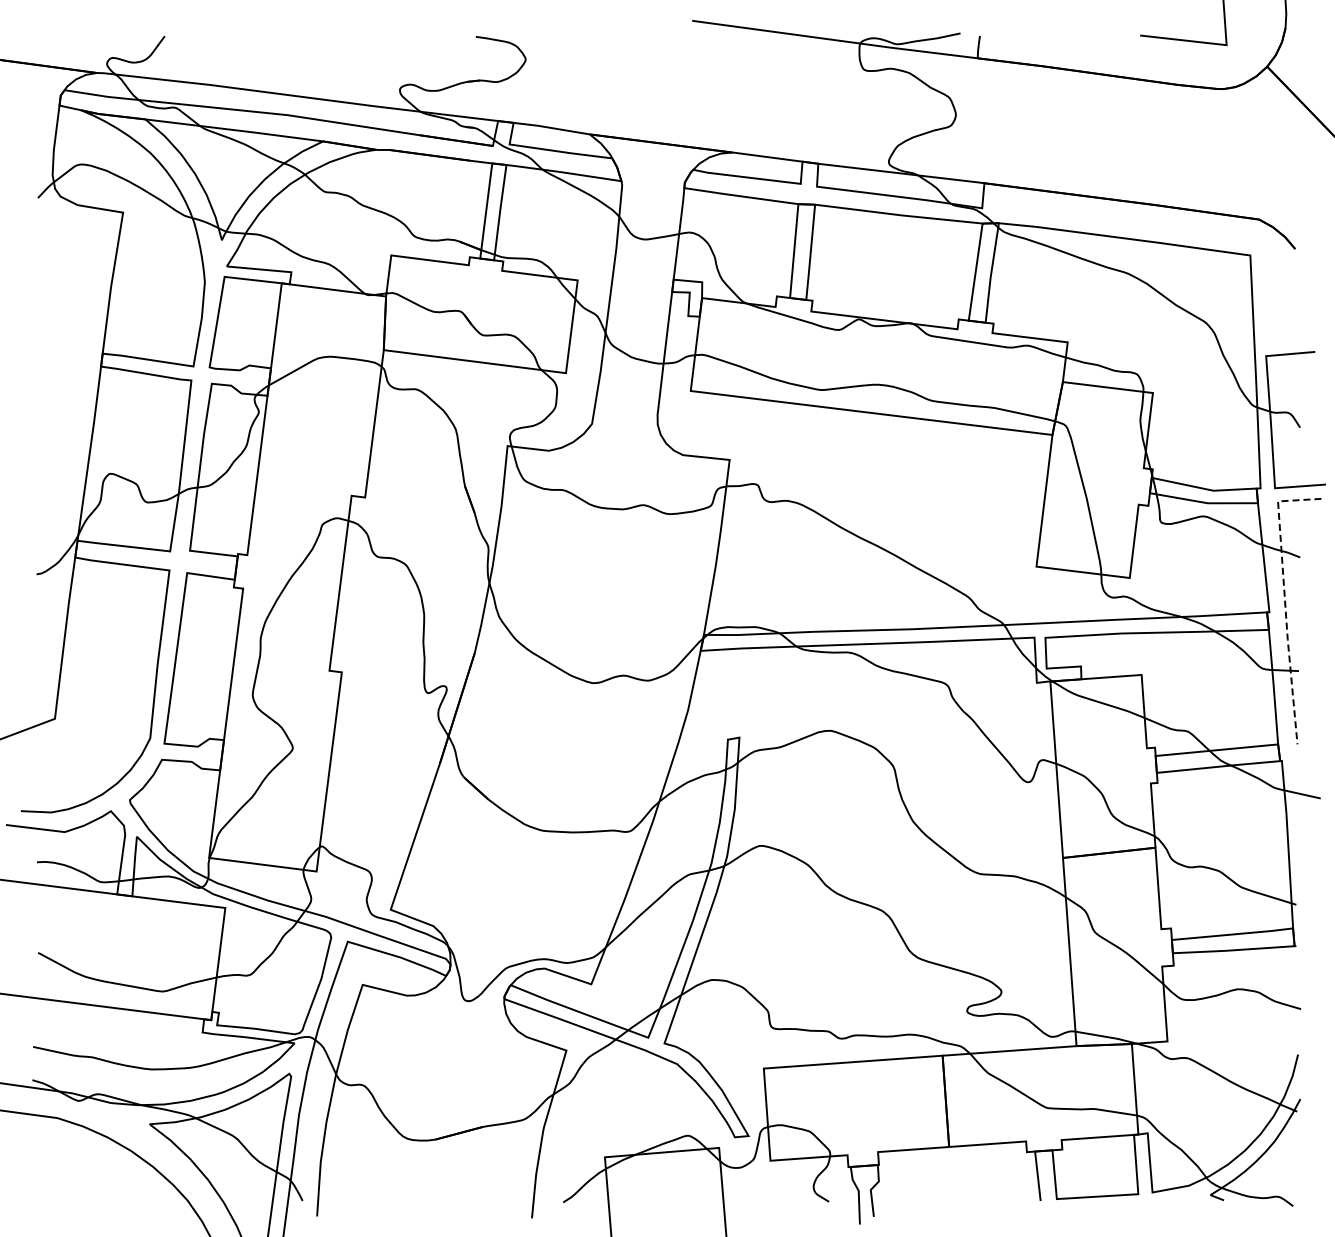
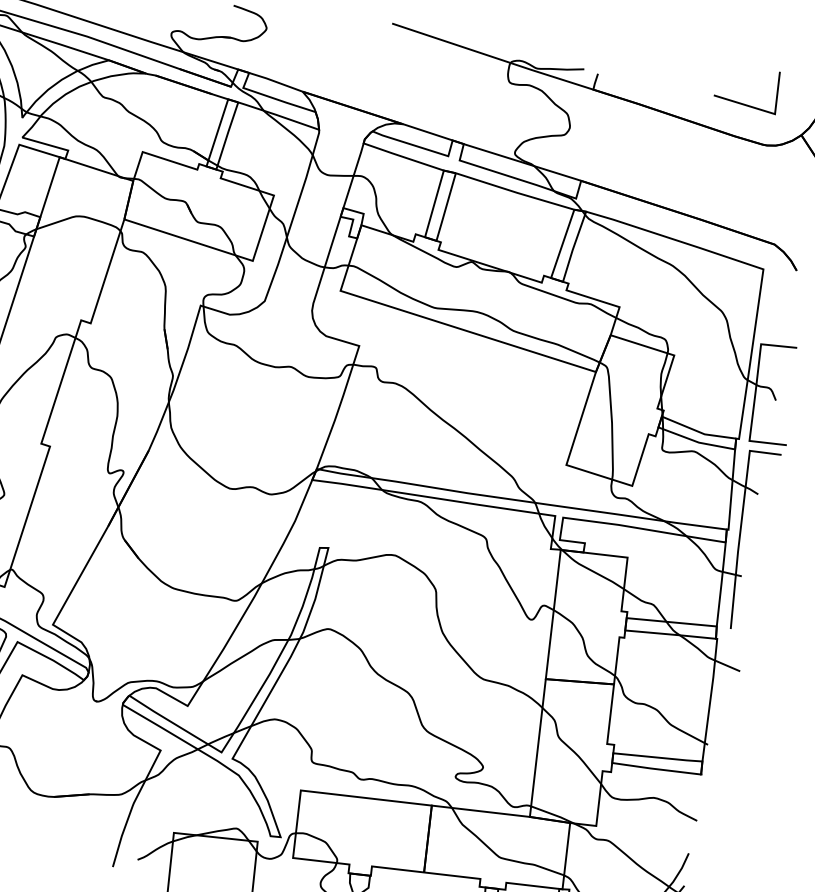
line: (1285, 601) -> (741, 524), dashed -> solid

